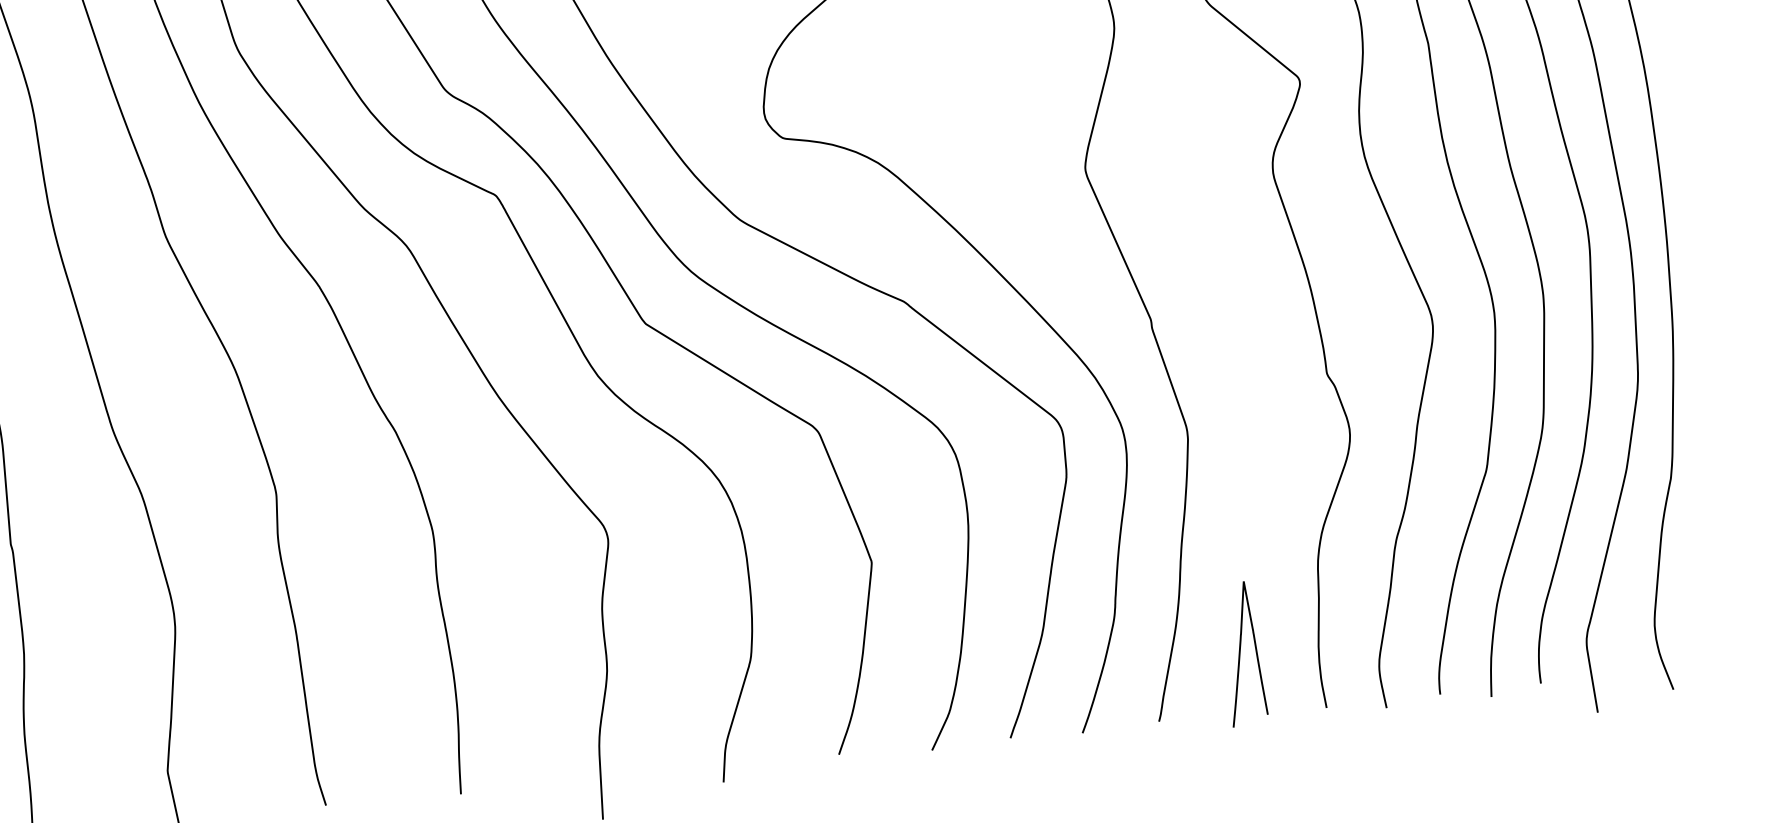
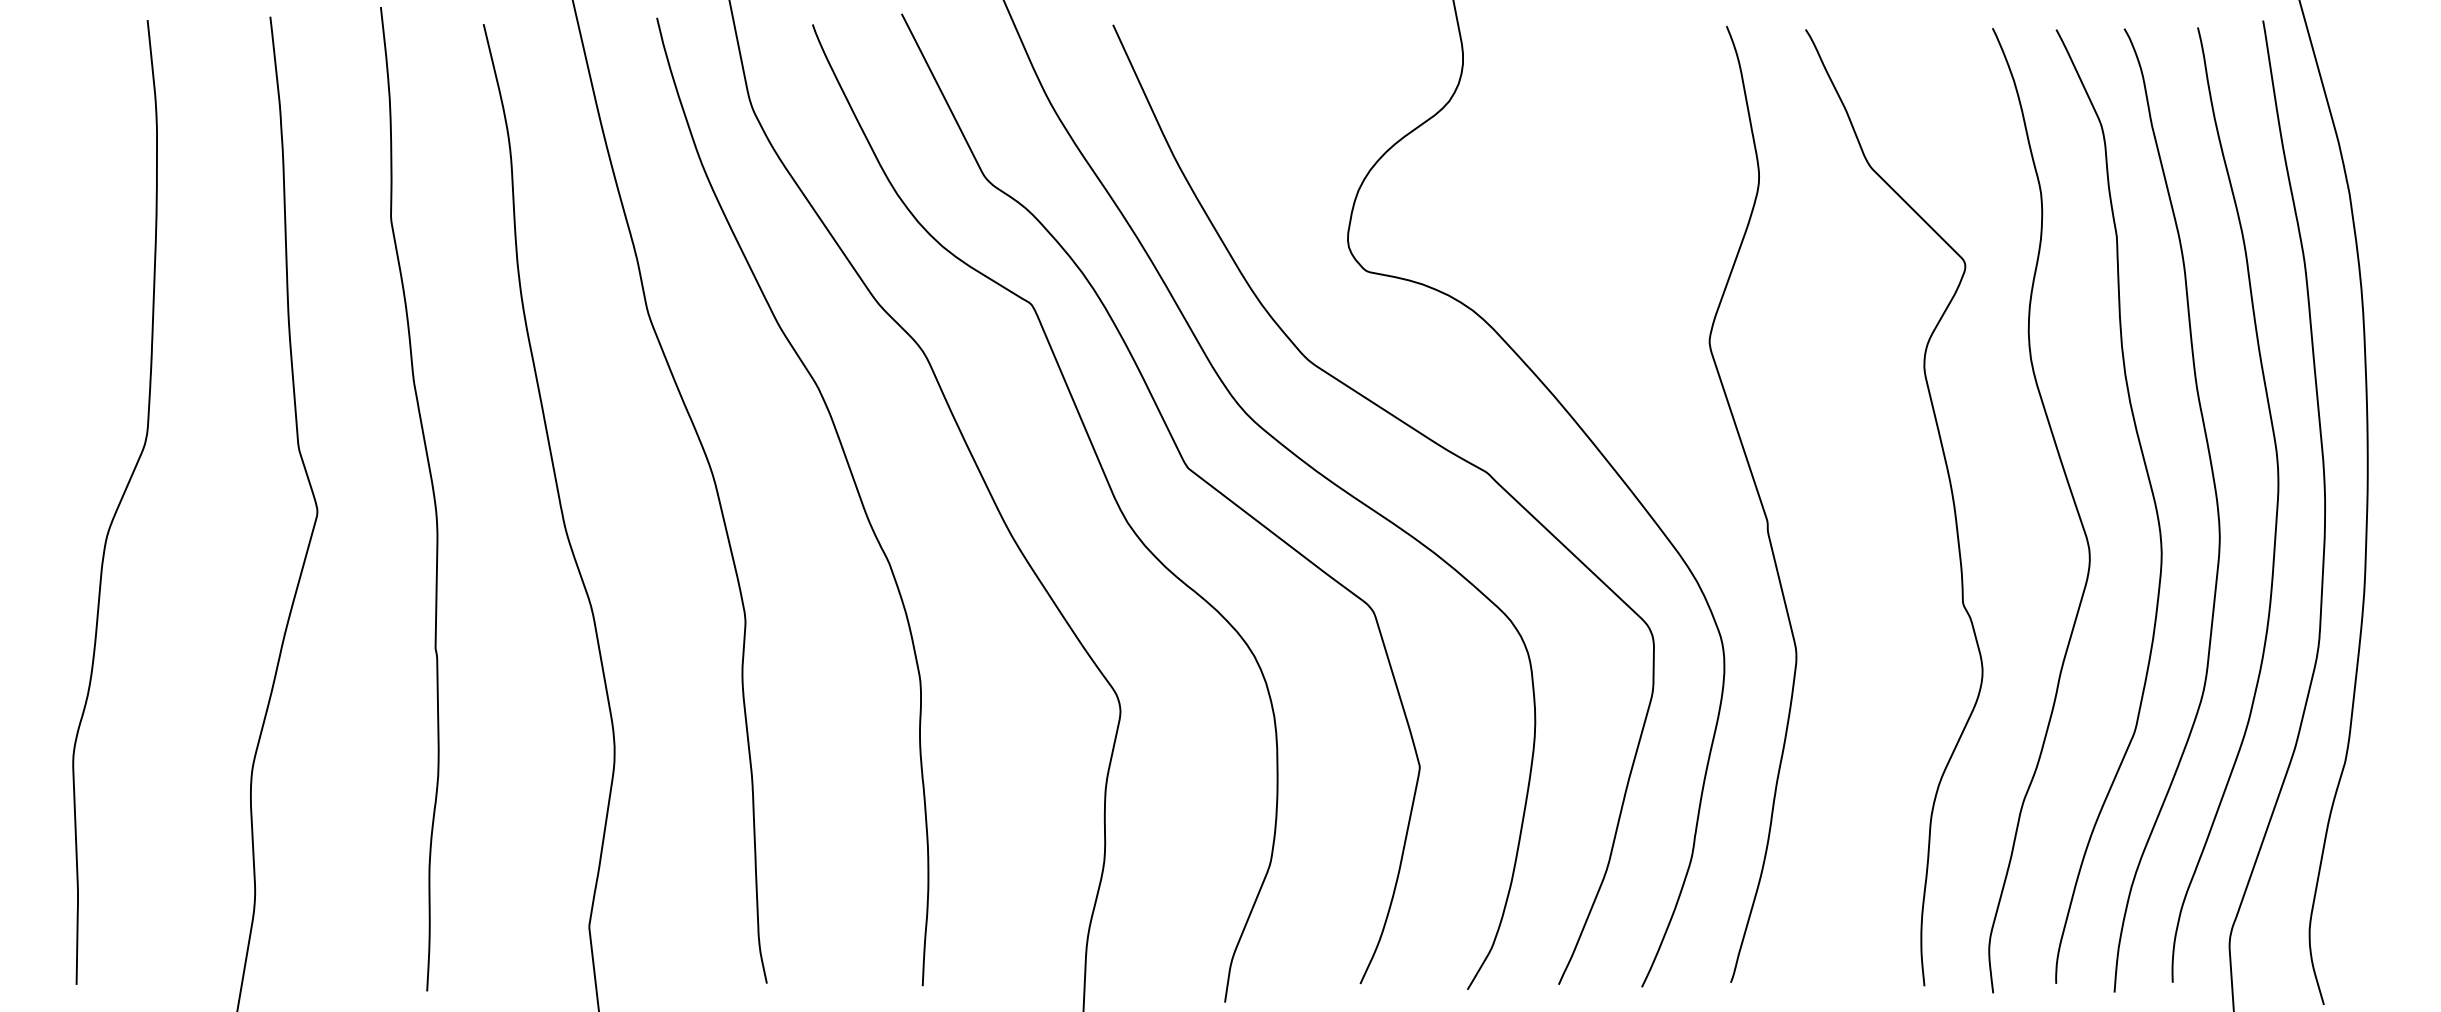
curve: (1240, 652) -> (1832, 912), removed

